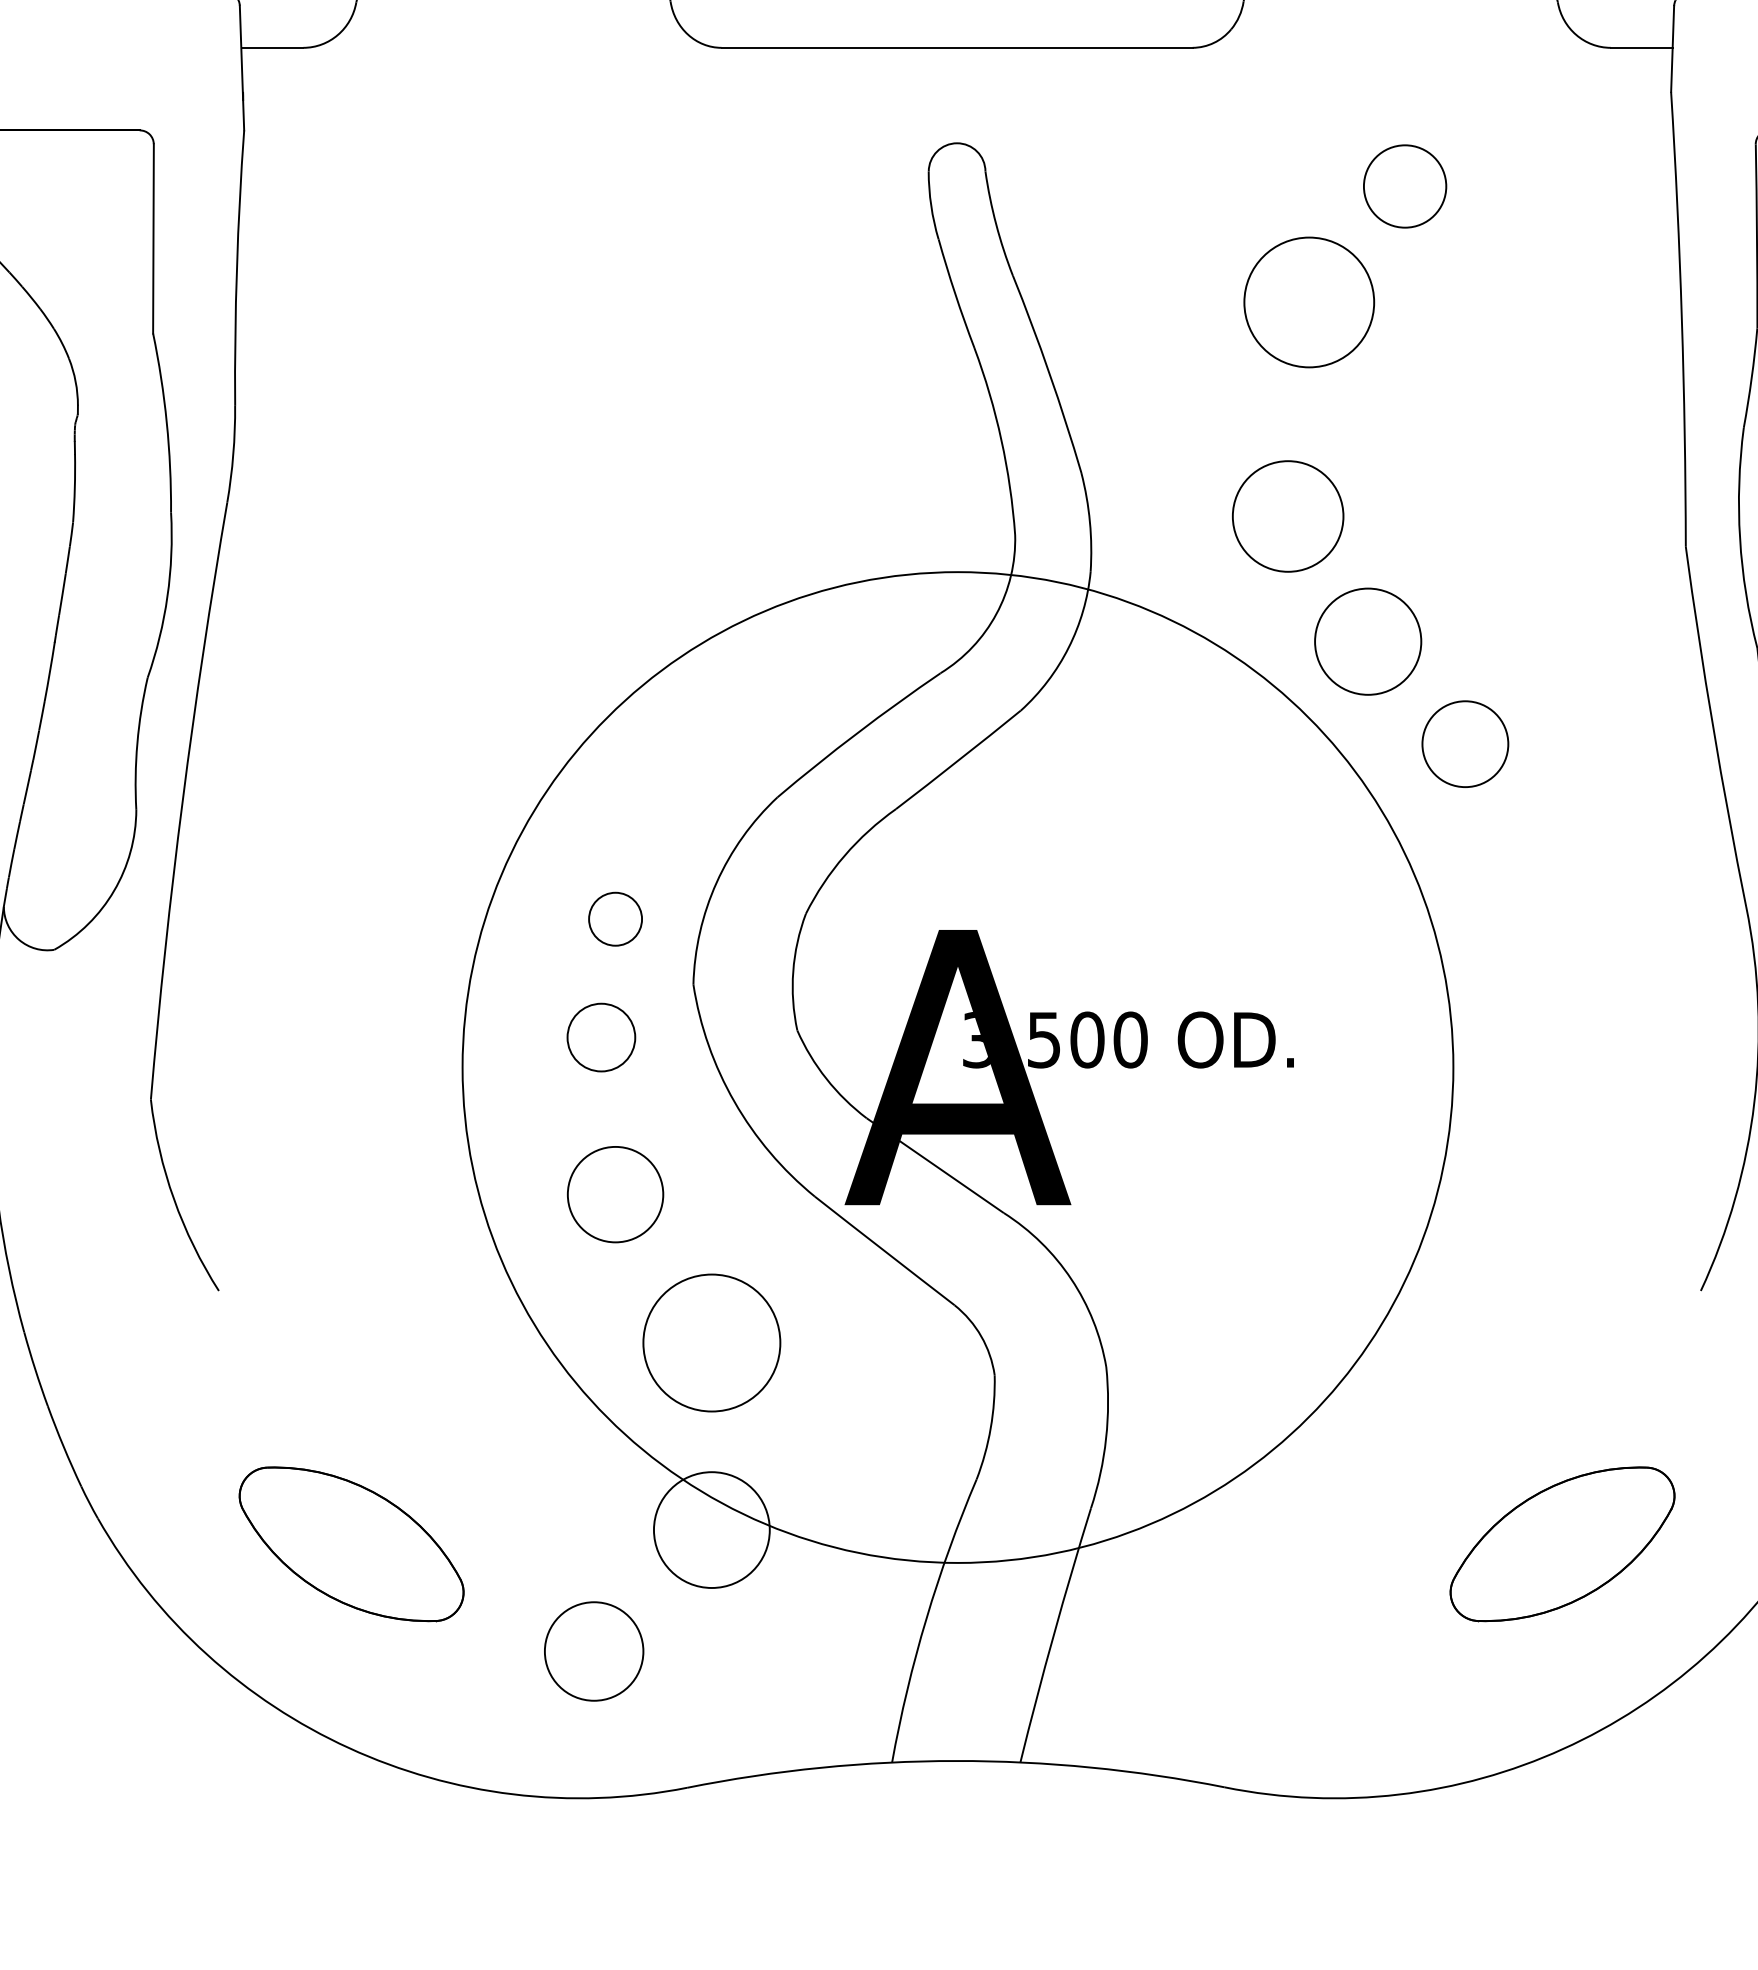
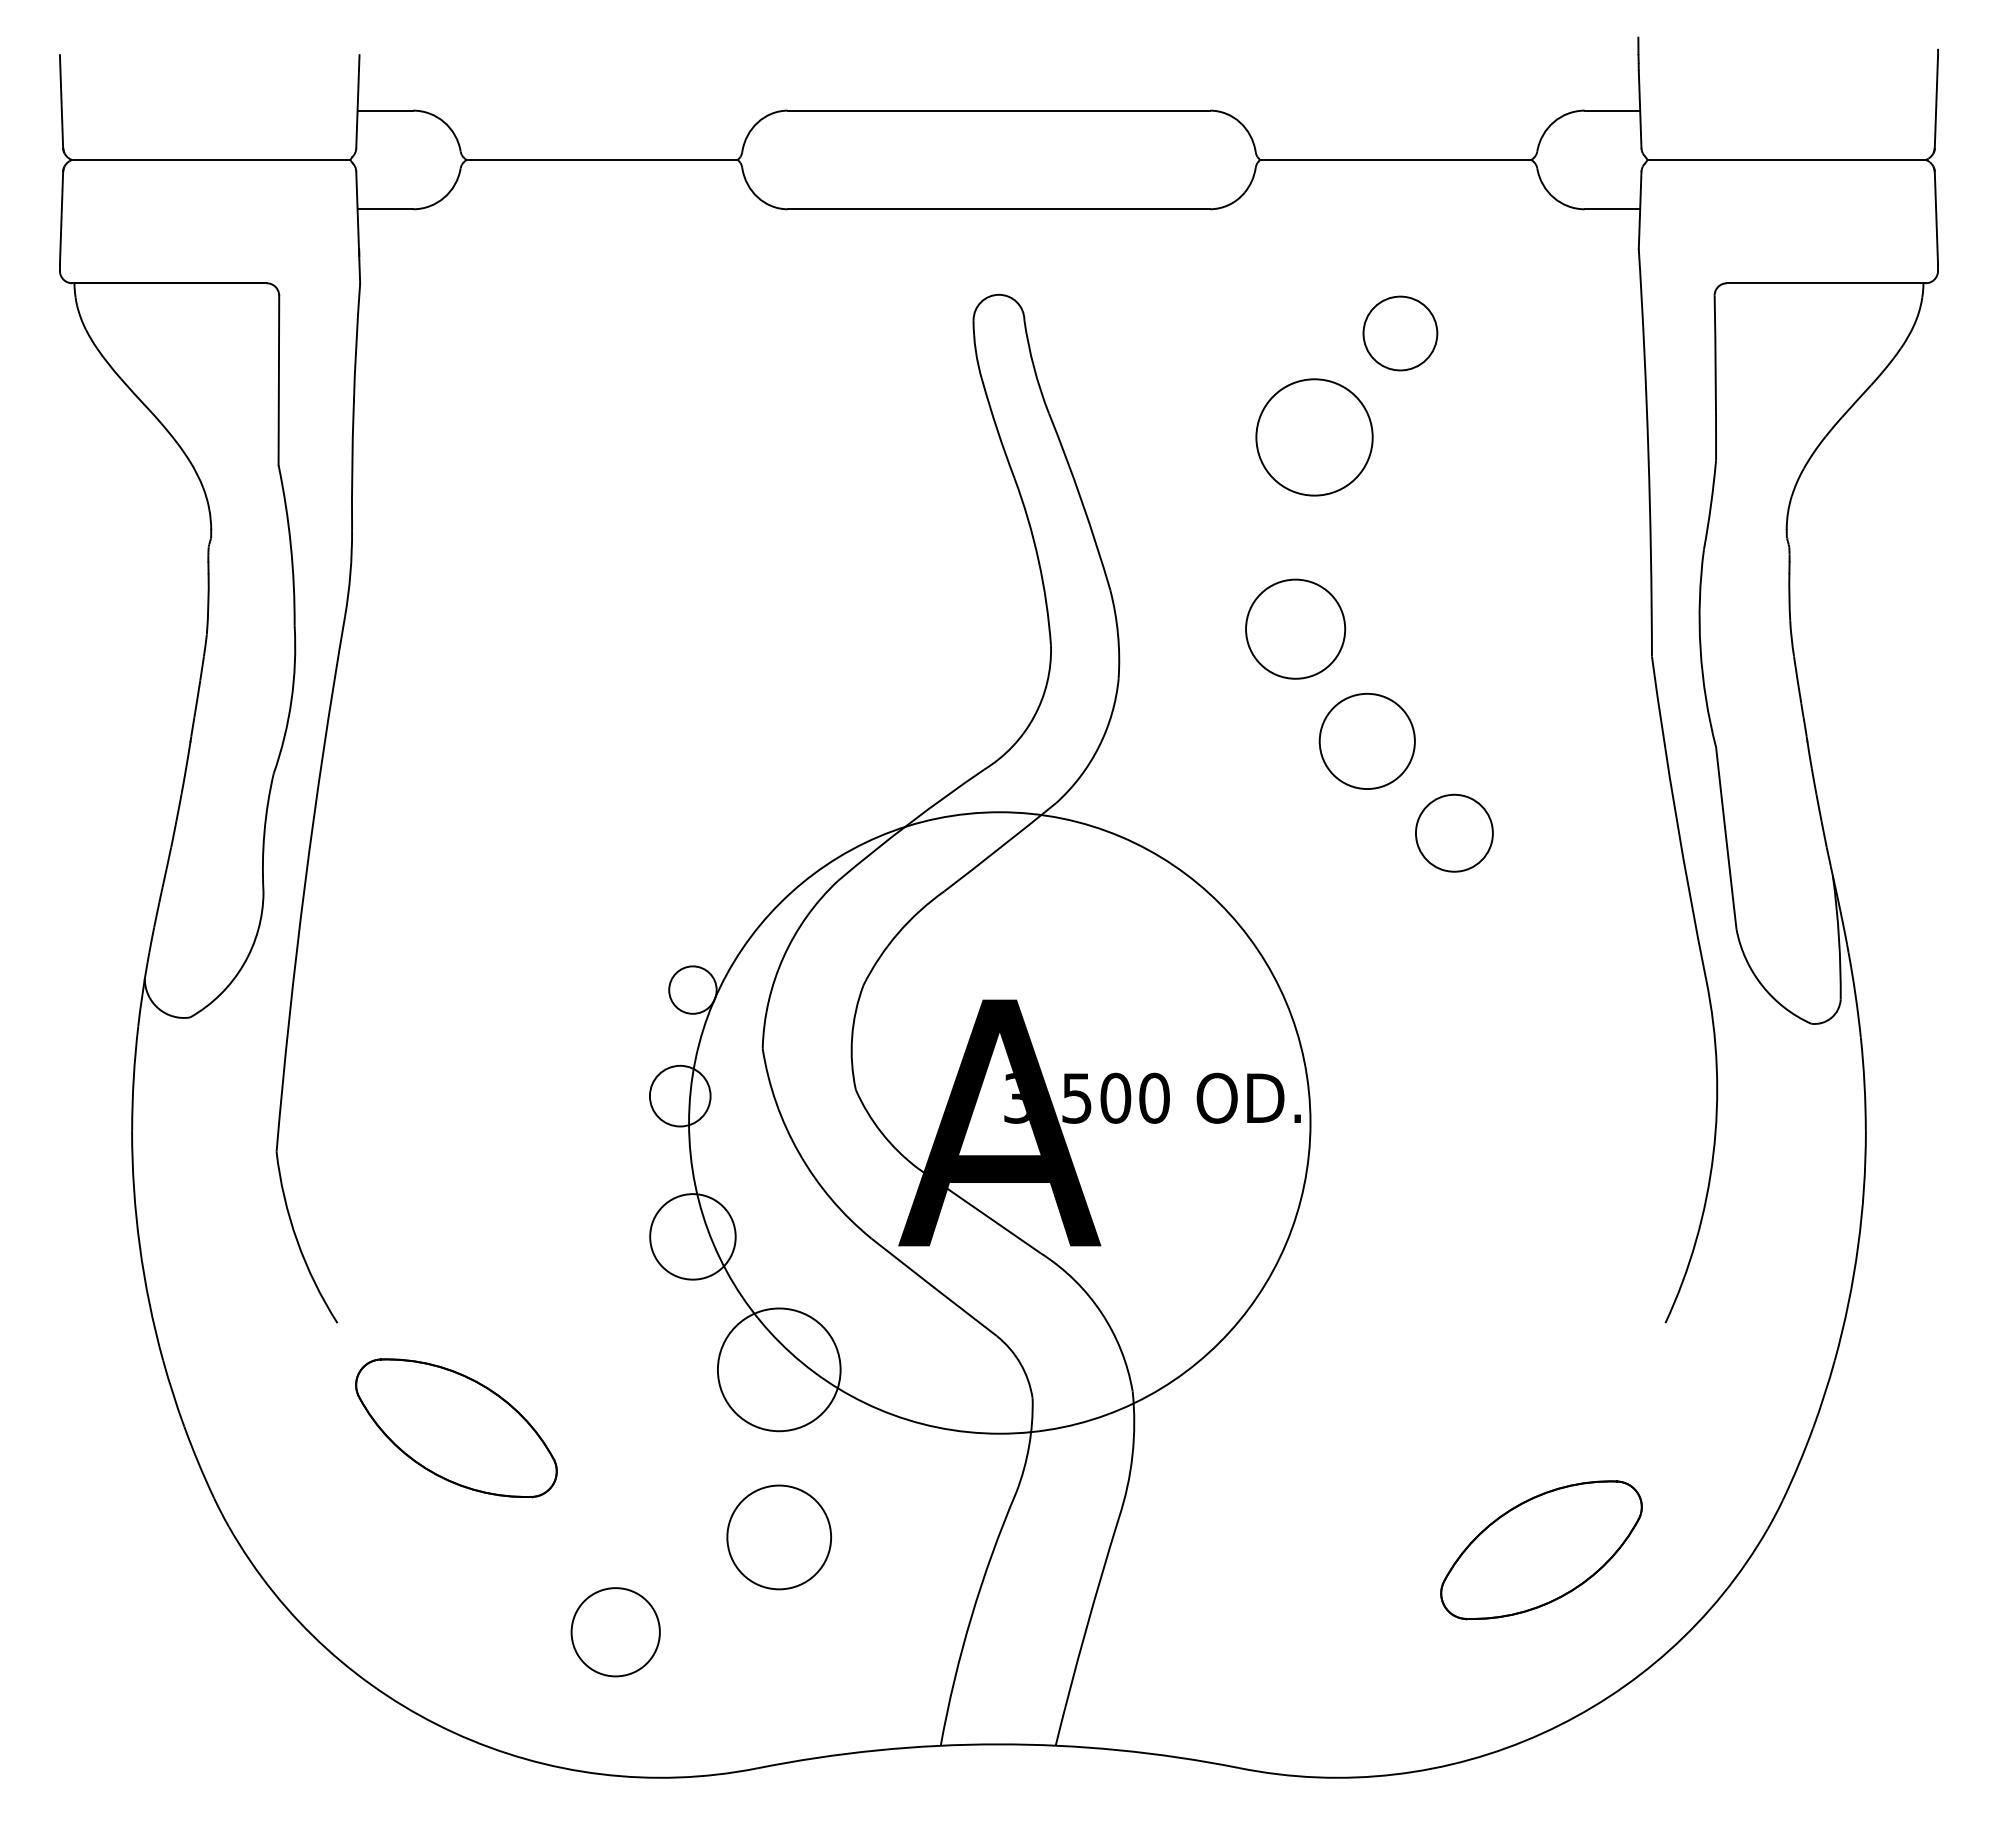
circle: (957, 1066) -> (999, 1122), size x0.7
part: (351, 1544) -> (456, 1428), moved
circle: (593, 1651) -> (615, 1632), moved

